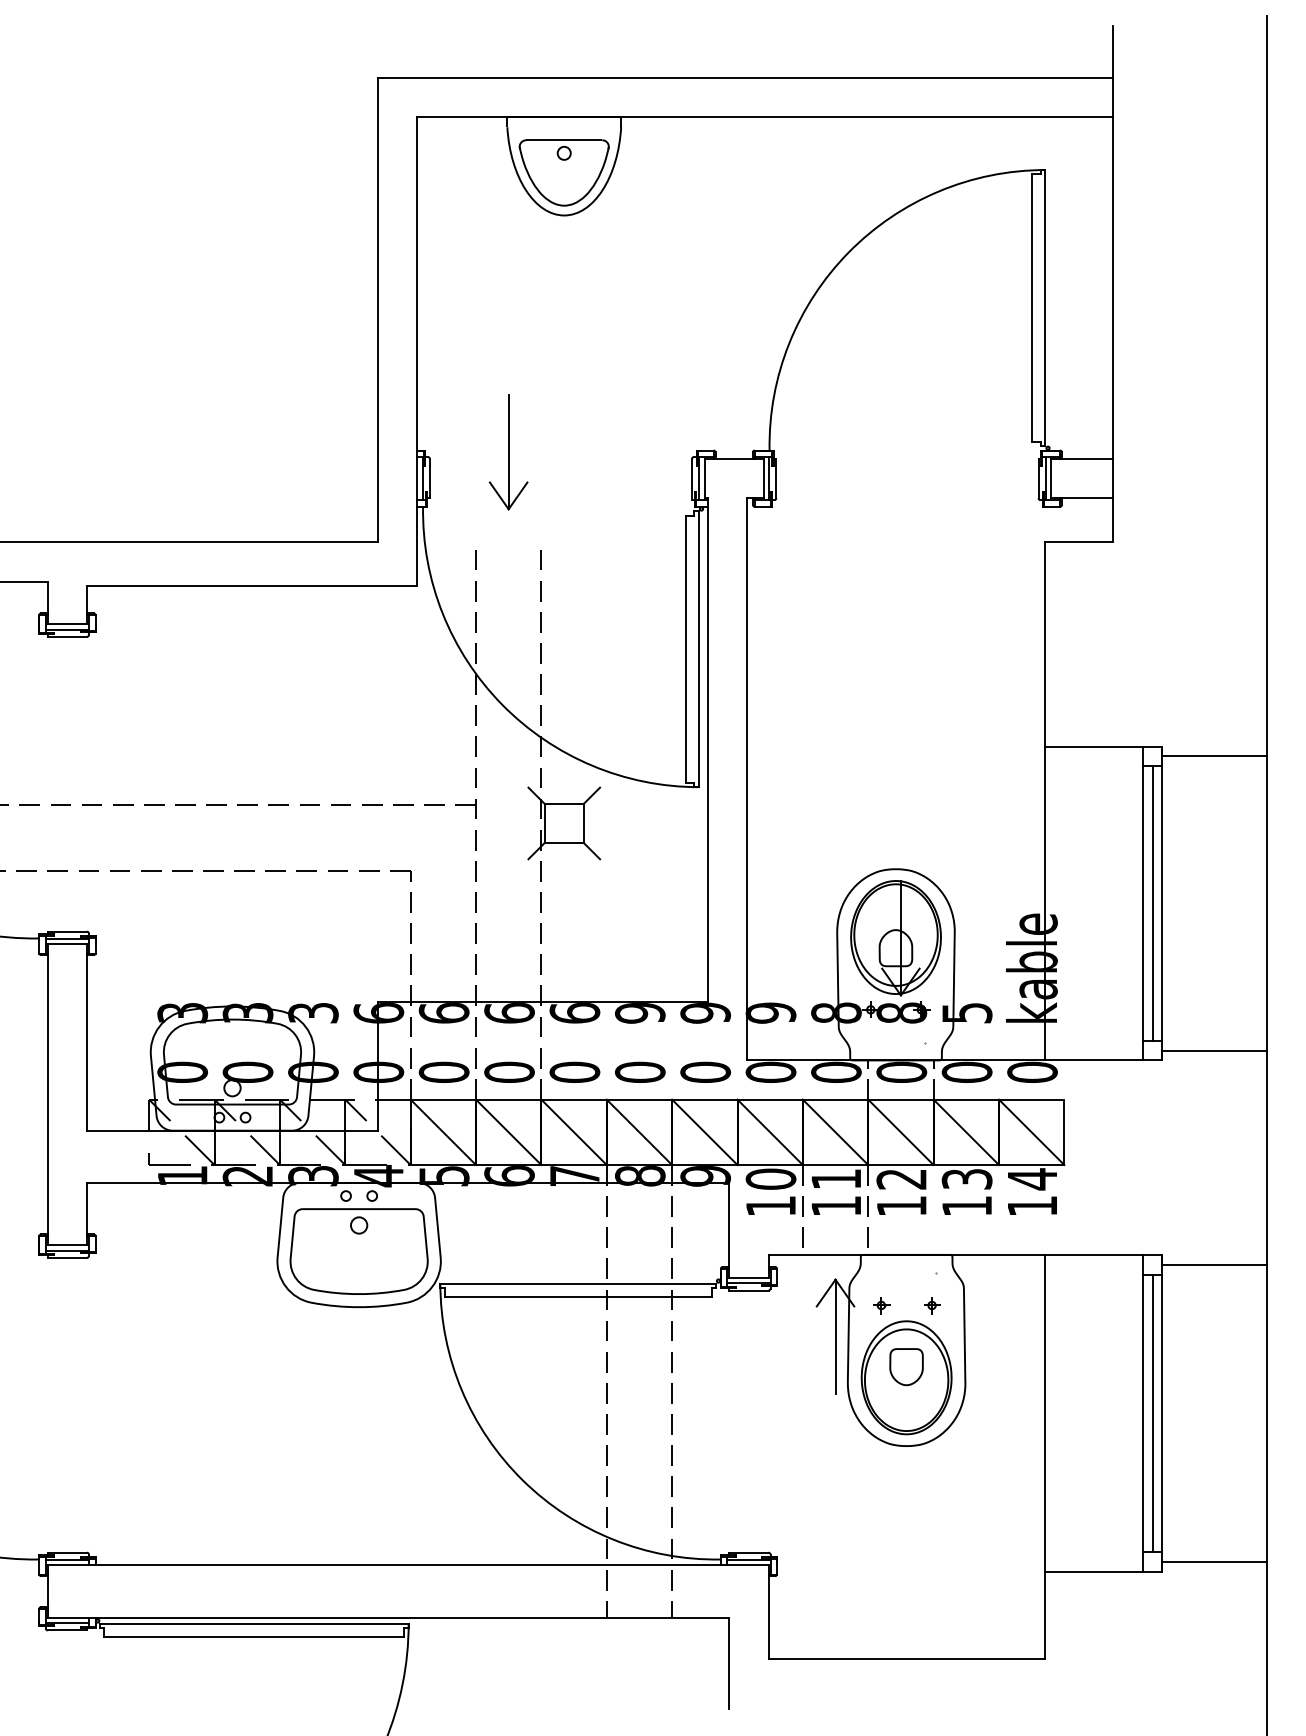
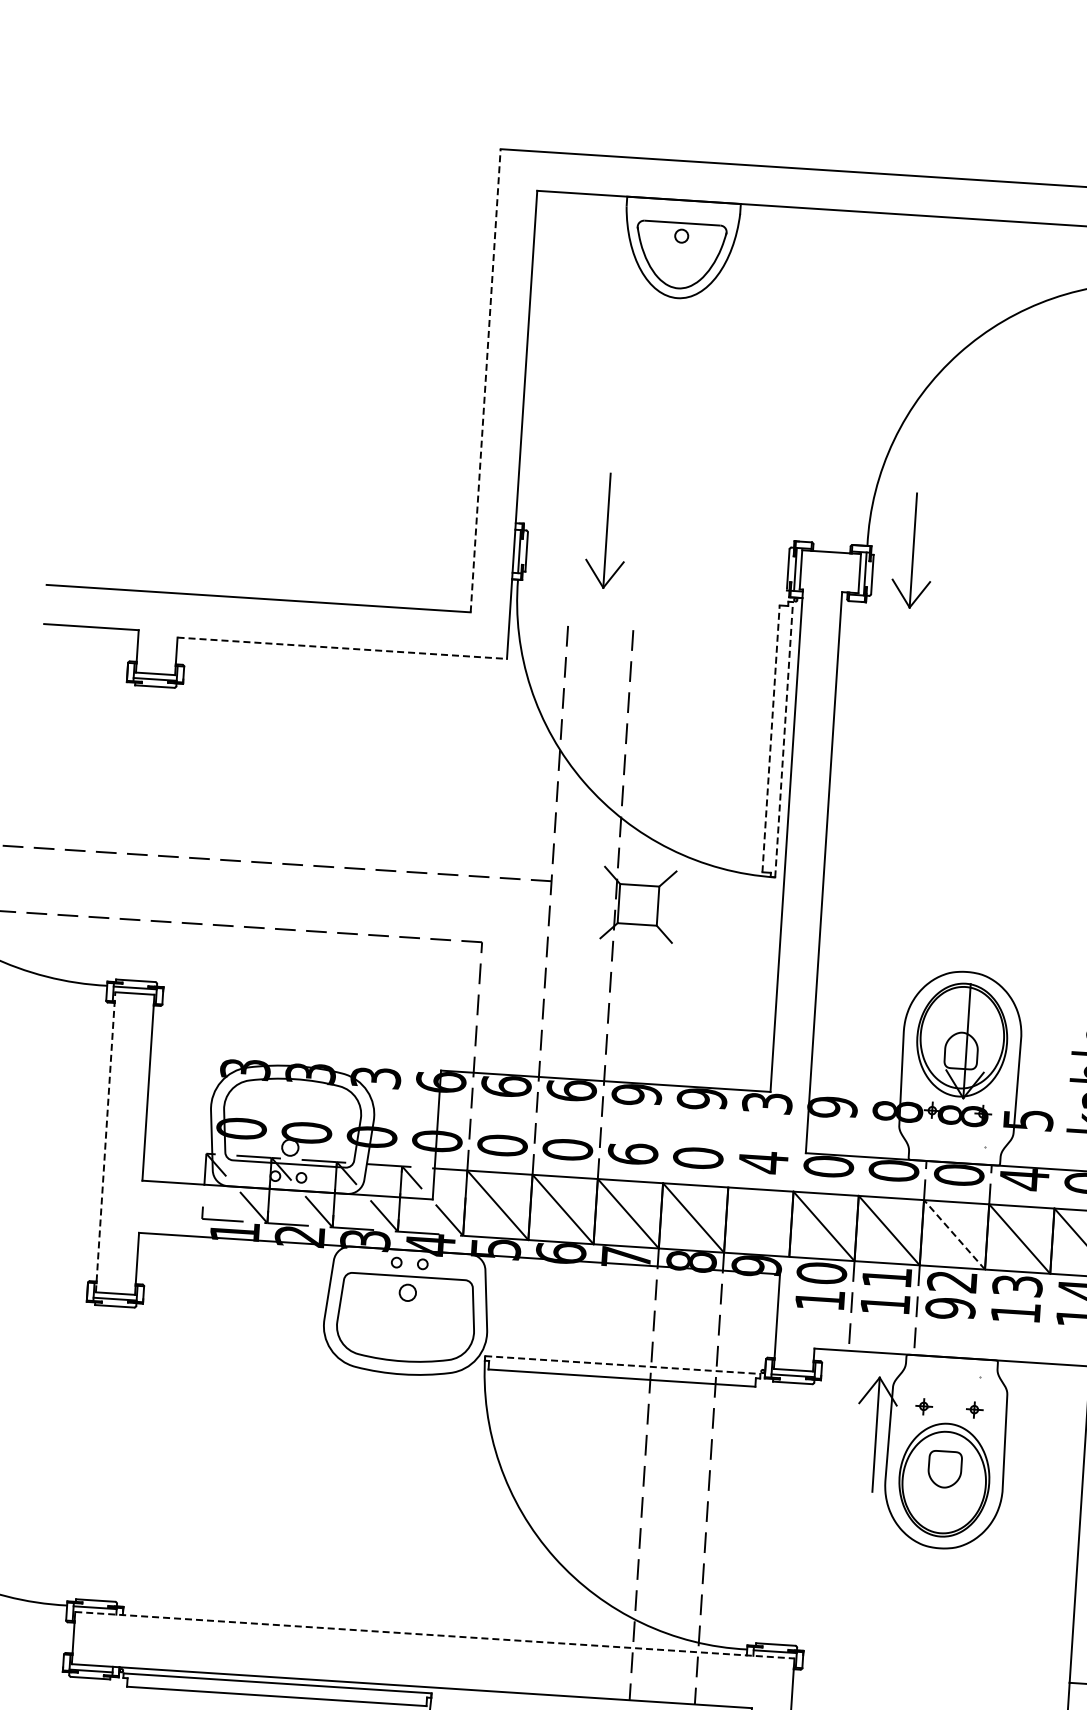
line: (377, 309) -> (485, 379), solid -> dashed
part: (815, 452) -> (913, 550), added
line: (252, 586) -> (342, 648), solid -> dashed
line: (685, 649) -> (770, 739), solid -> dashed
line: (698, 649) -> (783, 739), solid -> dashed
text: (705, 1012) -> (767, 1102), 9 -> 3
text: (574, 1013) -> (636, 1095), 6 -> 9
text: (574, 1071) -> (632, 1153), 0 -> 6
text: (705, 1072) -> (763, 1162), 0 -> 4
text: (966, 1072) -> (1023, 1179), 0 -> 4
line: (47, 1094) -> (105, 1142), solid -> dashed
line: (900, 1131) -> (954, 1233), solid -> dashed
line: (704, 1132) -> (758, 1222), removed
text: (901, 1205) -> (950, 1307), 12 -> 92
line: (578, 1283) -> (623, 1364), solid -> dashed
line: (408, 1565) -> (435, 1635), solid -> dashed

